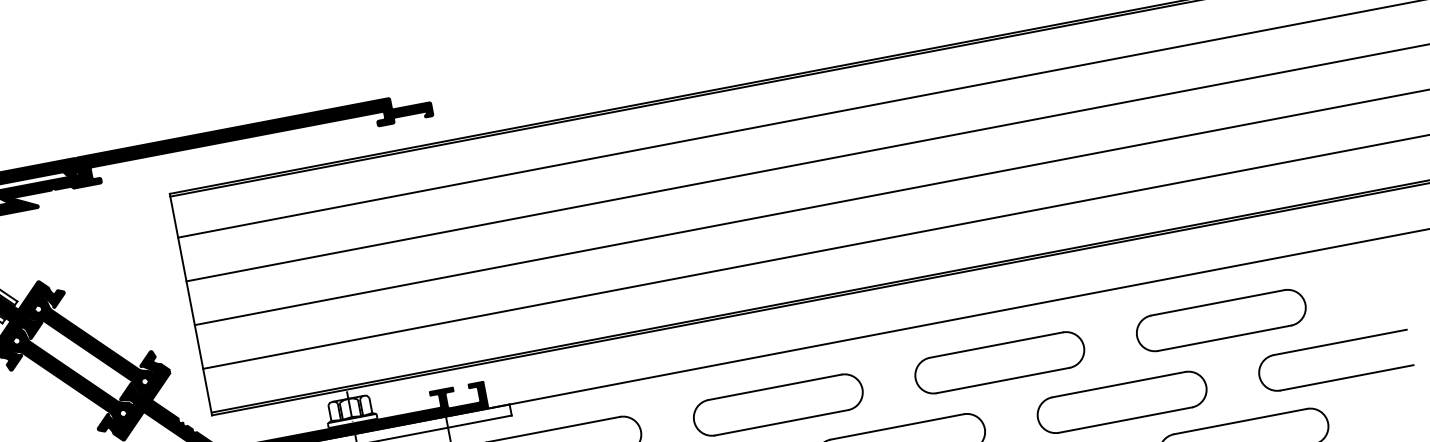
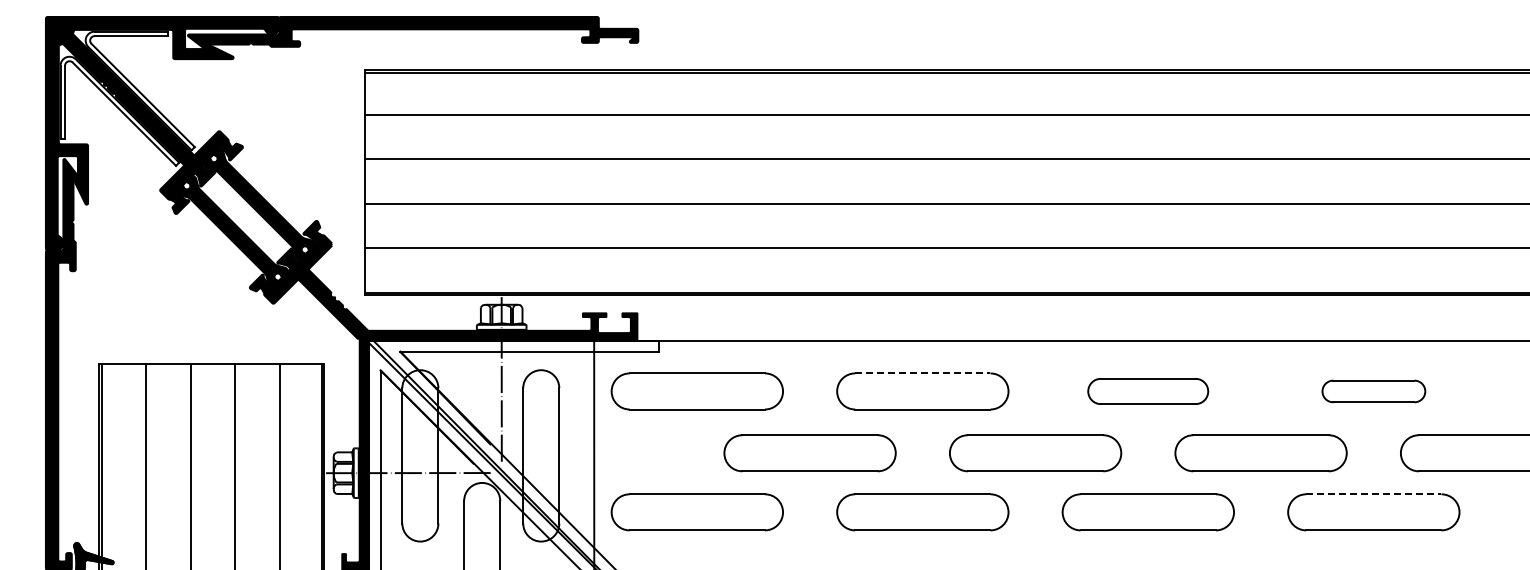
part: (1221, 320) -> (1373, 391), size x0.6
part: (999, 362) -> (1147, 391), size x0.7
line: (774, 387) -> (922, 373), solid -> dashed
line: (1240, 421) -> (1373, 494), solid -> dashed

